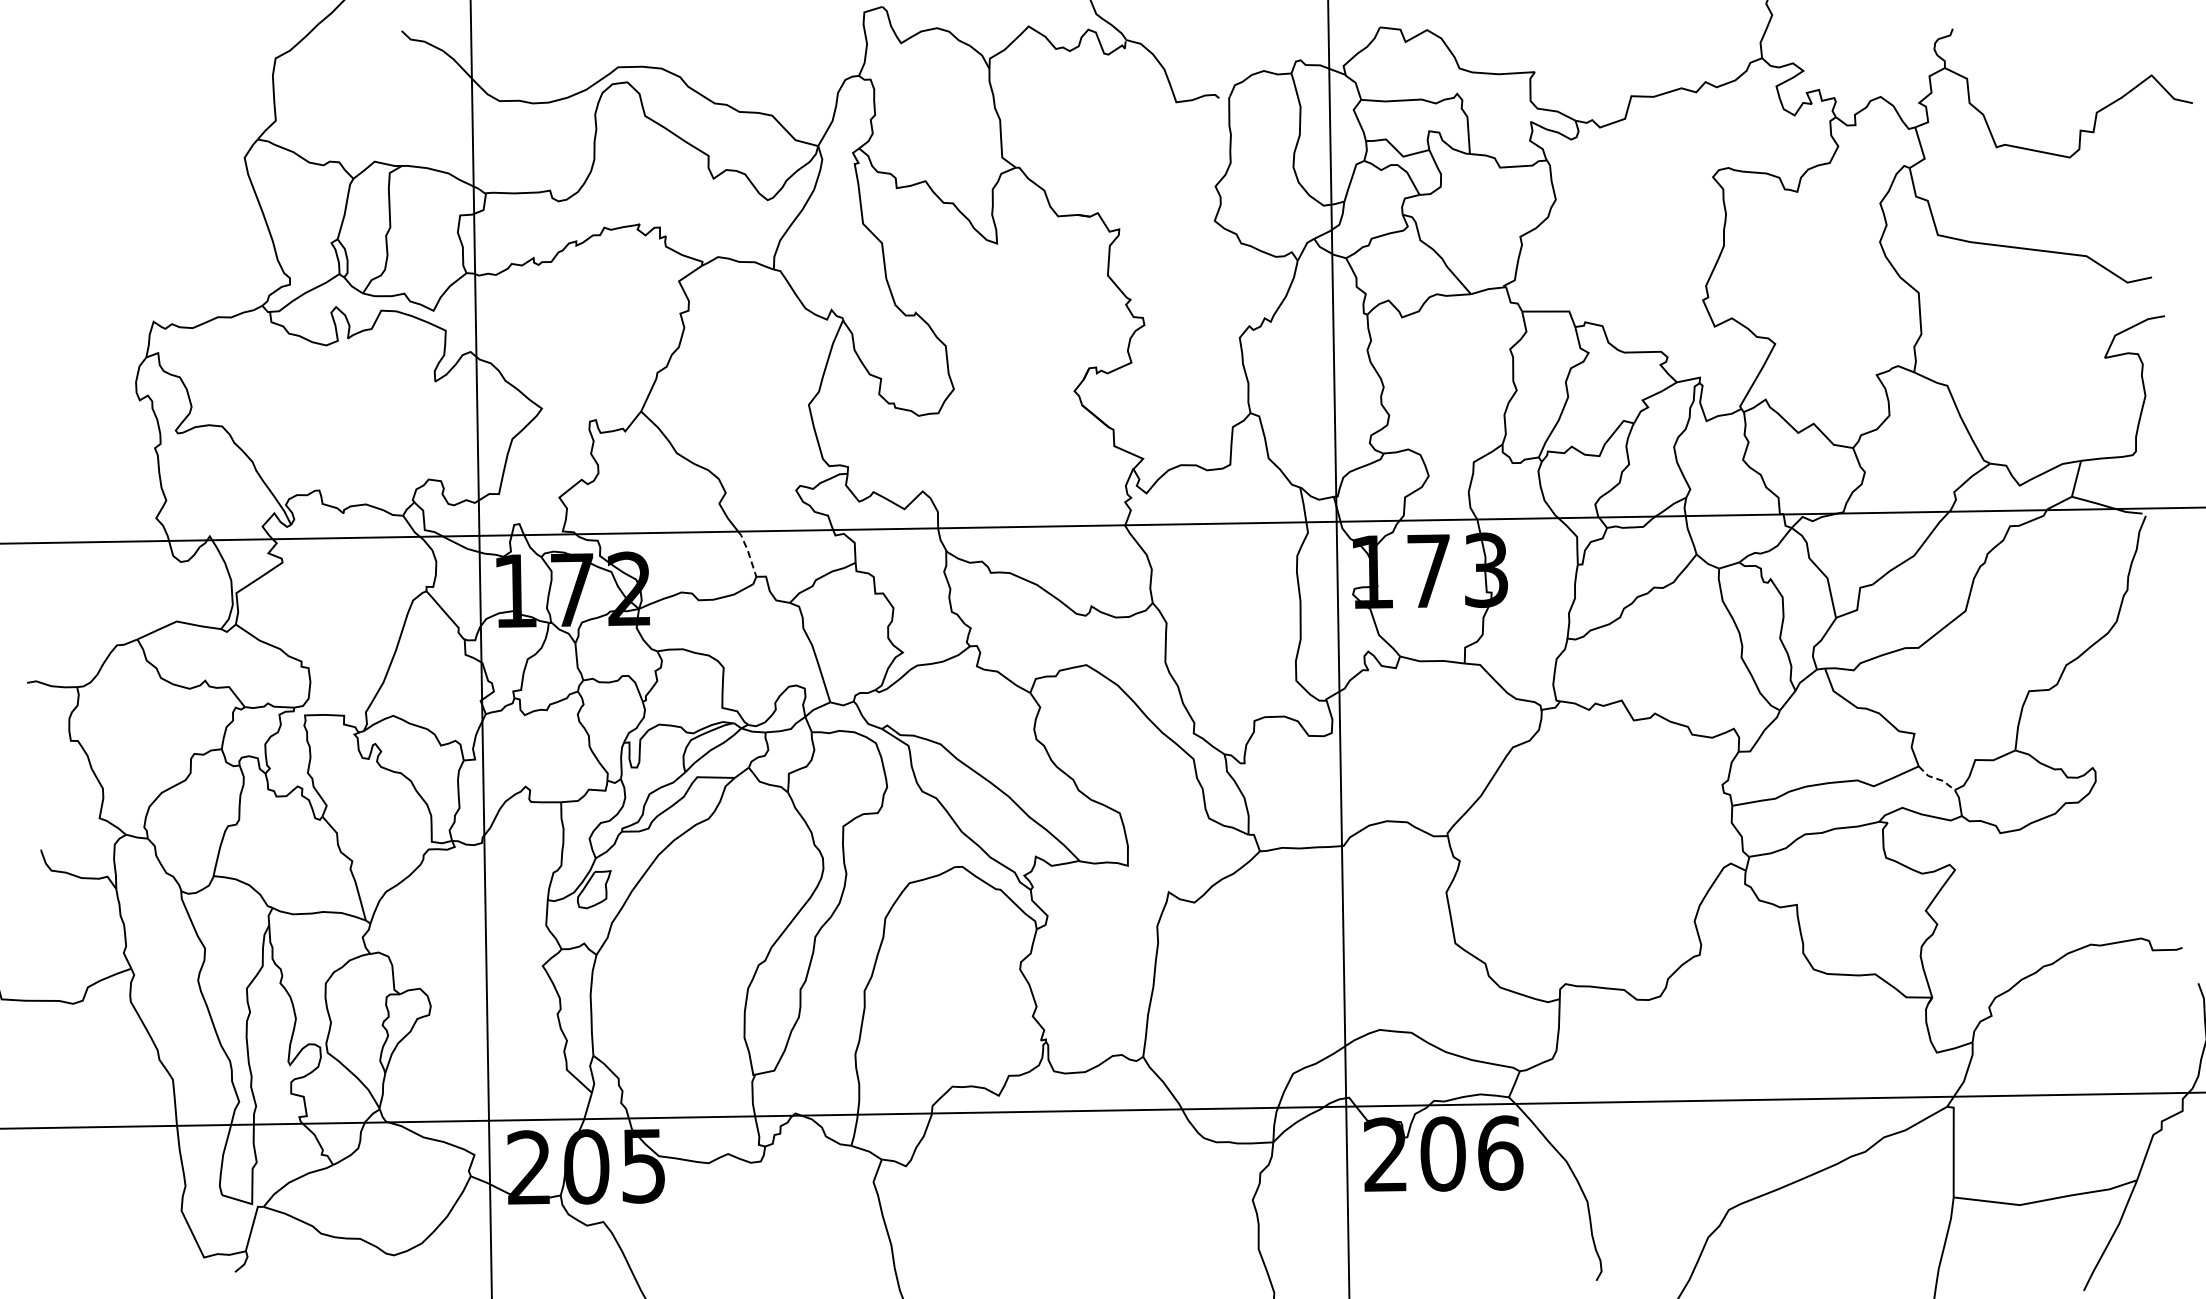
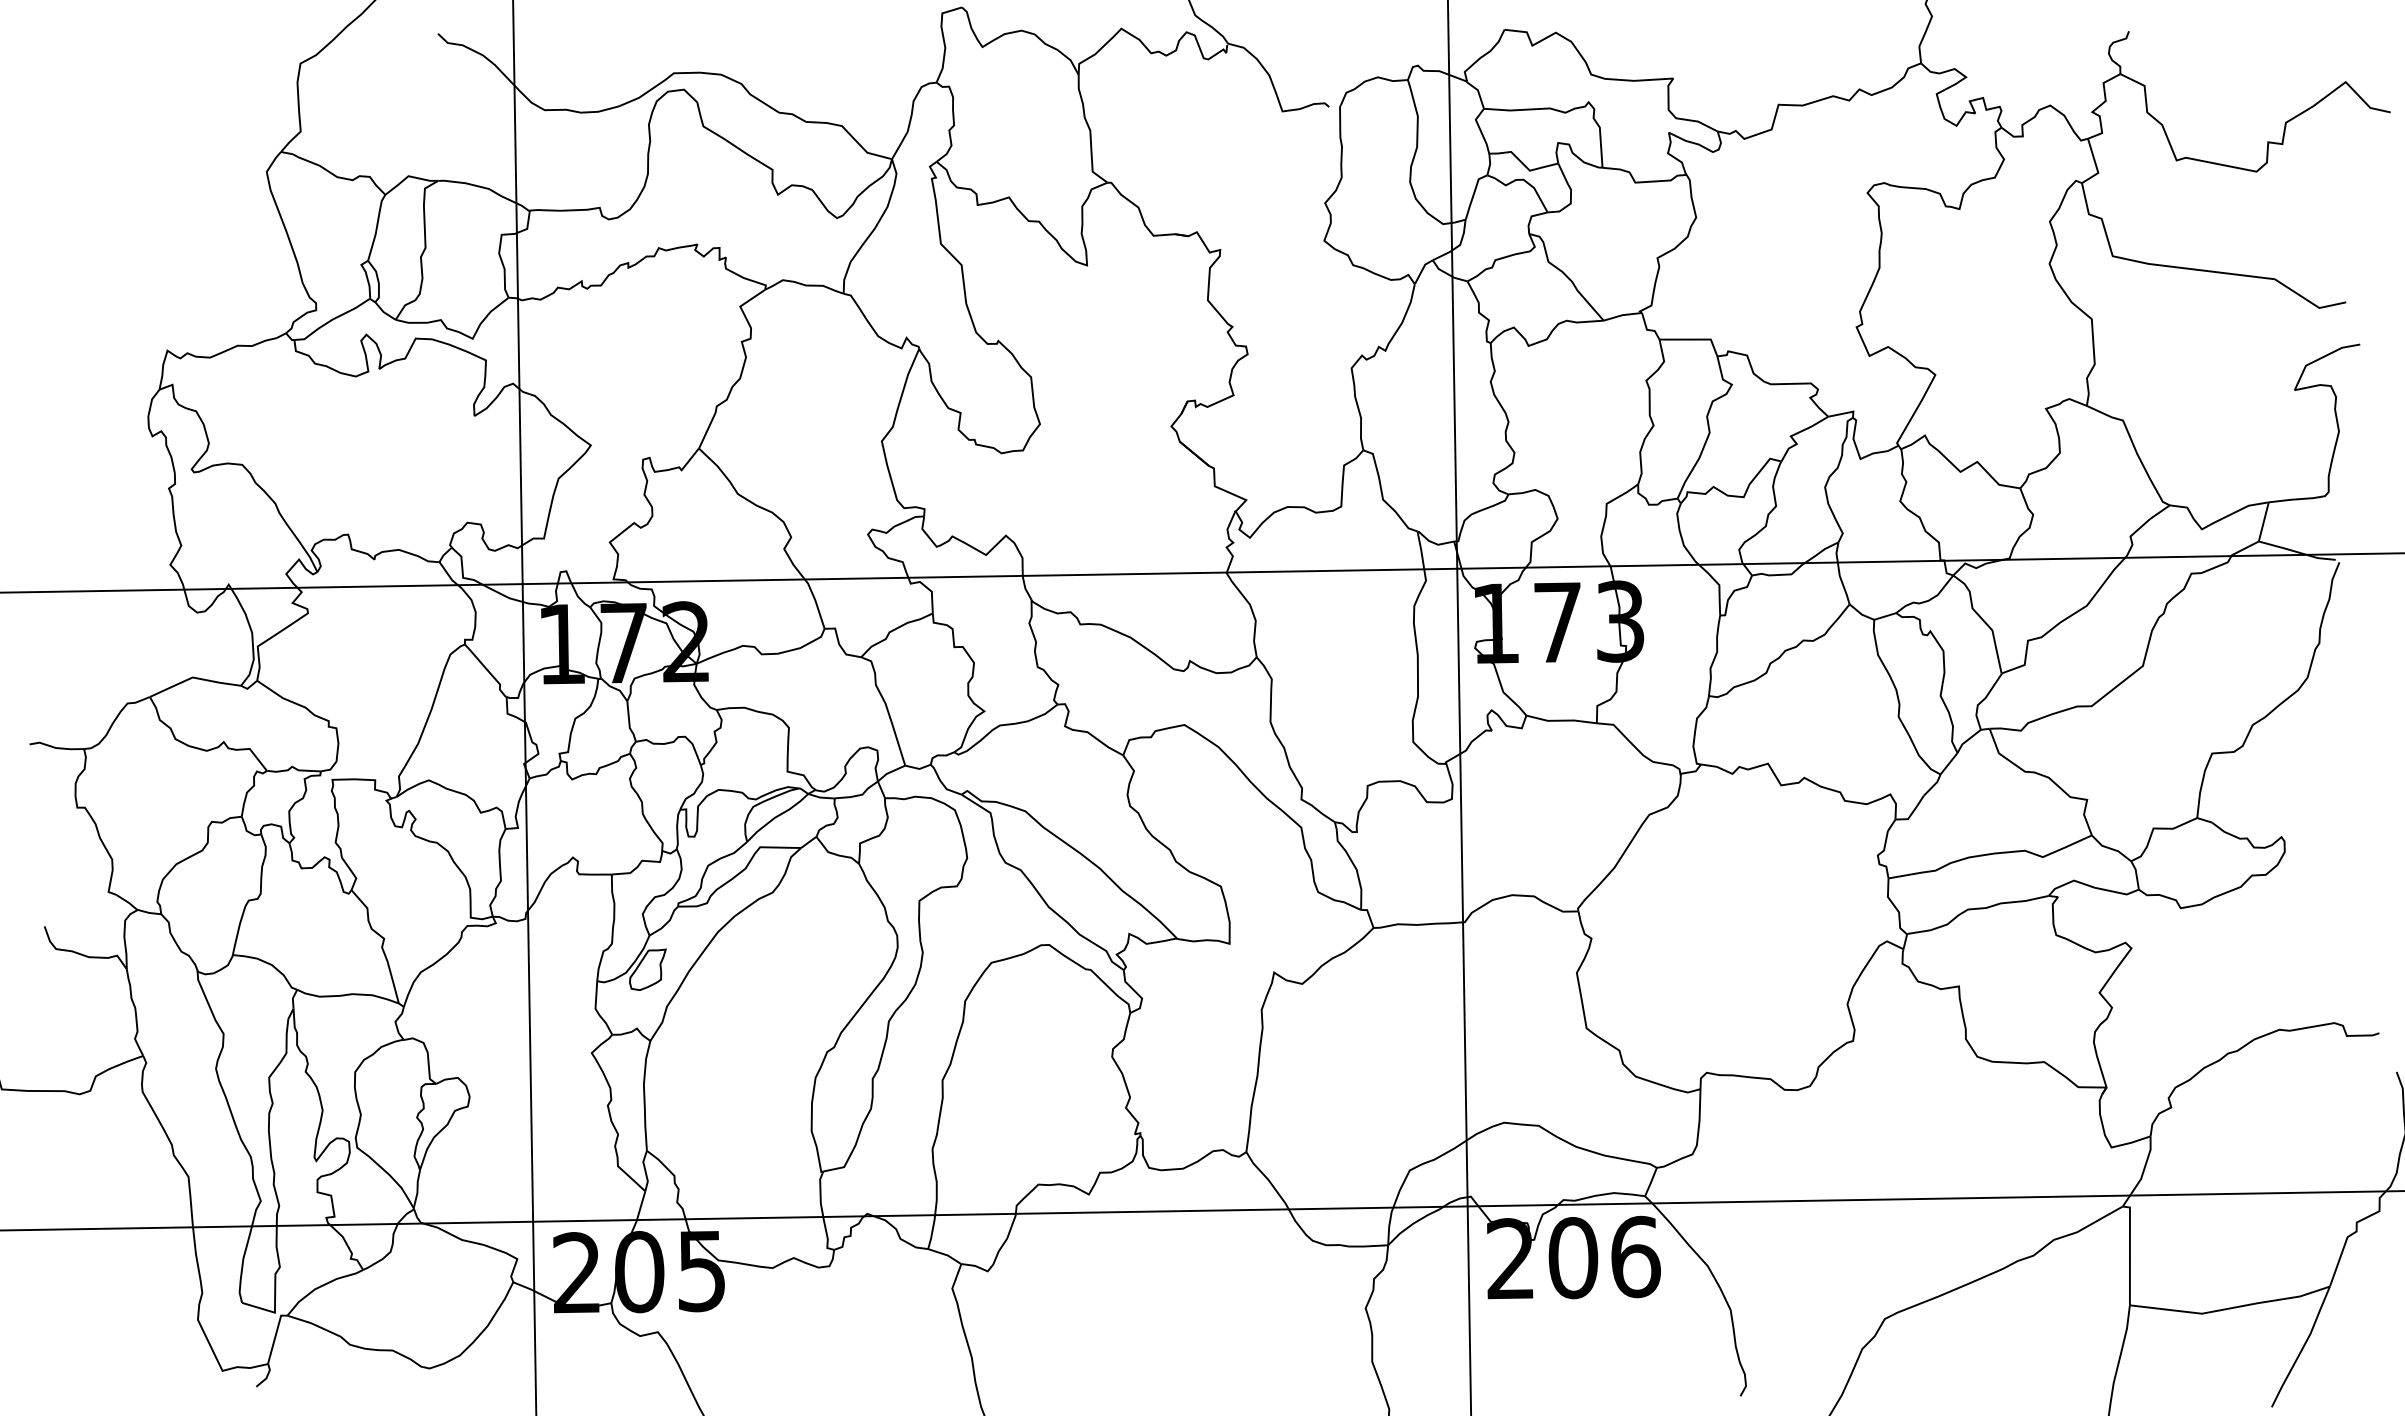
line: (748, 552) -> (816, 602), dashed -> solid
line: (1936, 778) -> (2111, 848), dashed -> solid

